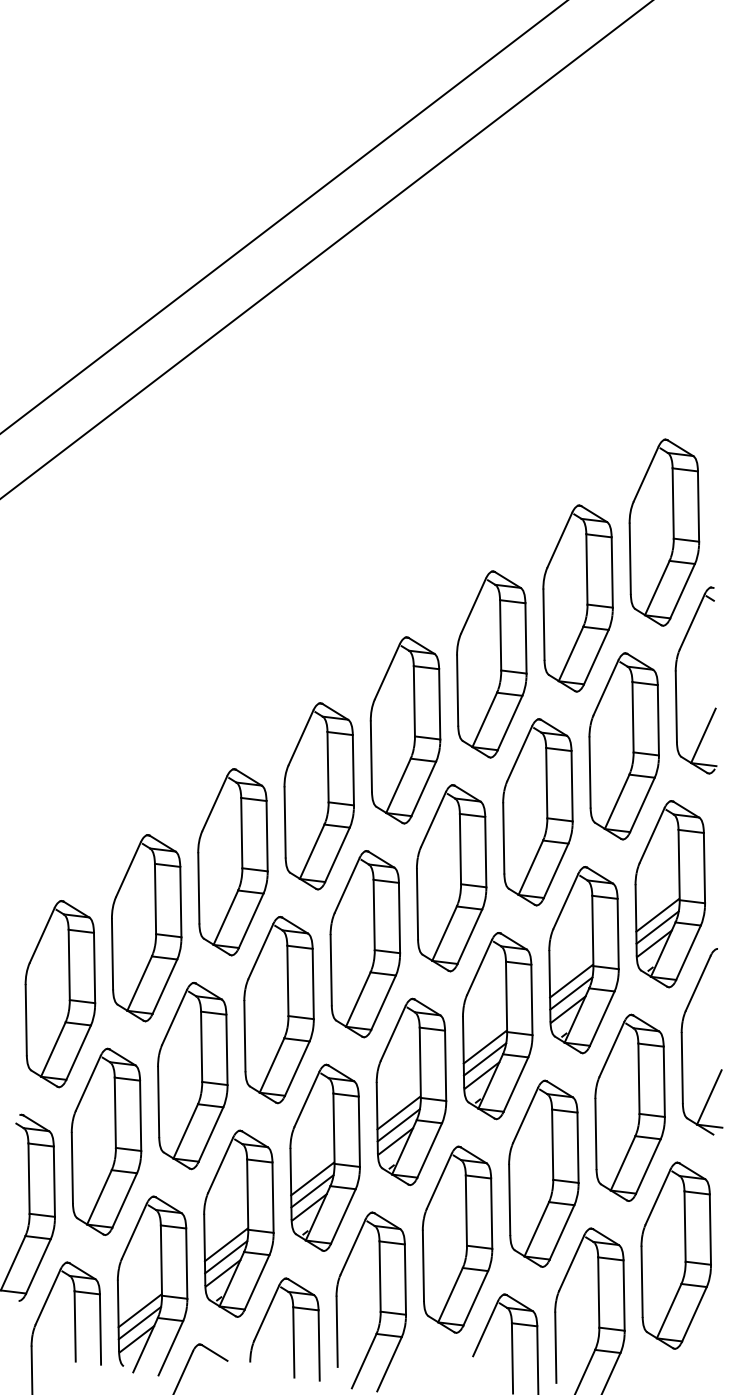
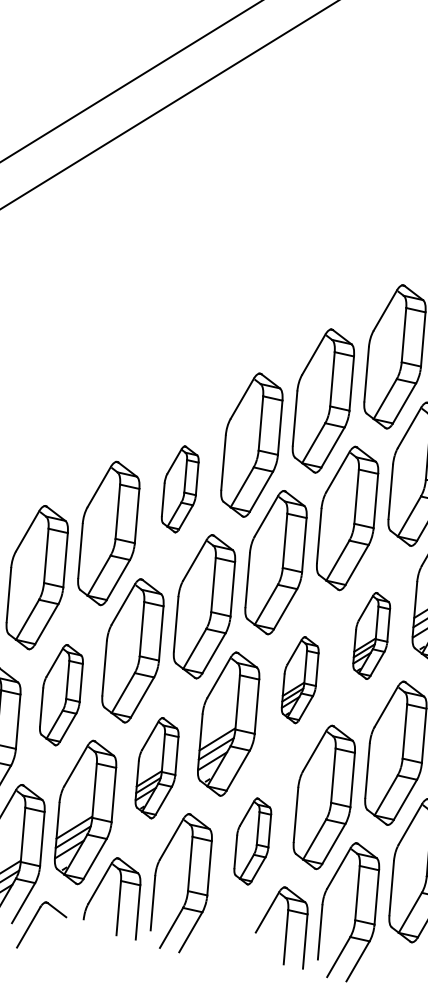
part: (318, 796) -> (179, 489), size x0.6
part: (583, 960) -> (371, 636), size x0.6
part: (497, 1026) -> (299, 680), size x0.6
part: (192, 1076) -> (61, 695), size x0.7
part: (324, 1157) -> (156, 767), size x0.7
part: (457, 1239) -> (252, 841), size x0.6

